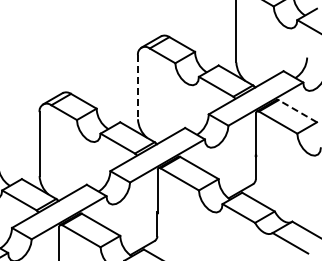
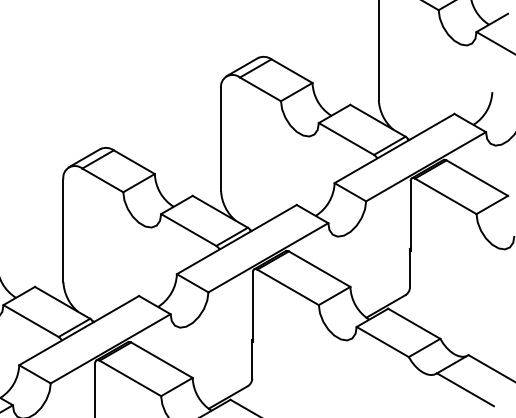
line: (137, 87) -> (220, 140), dashed -> solid
line: (297, 111) -> (476, 178), dashed -> solid

